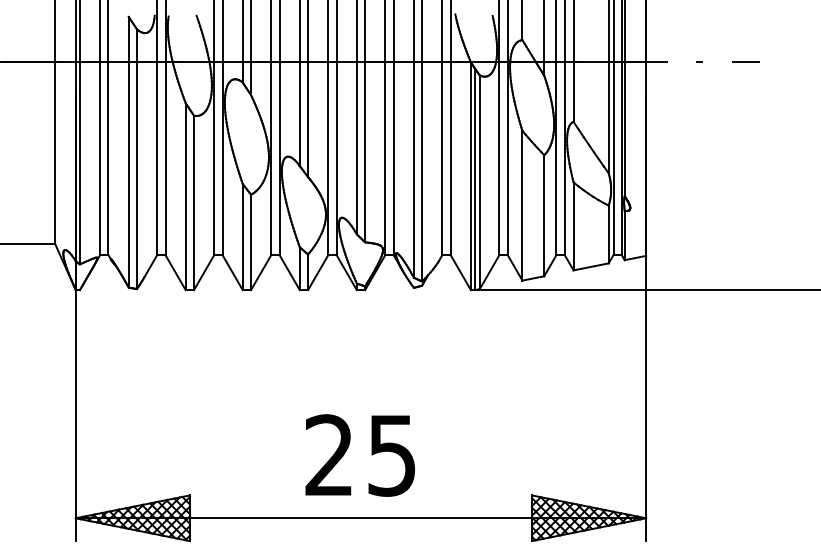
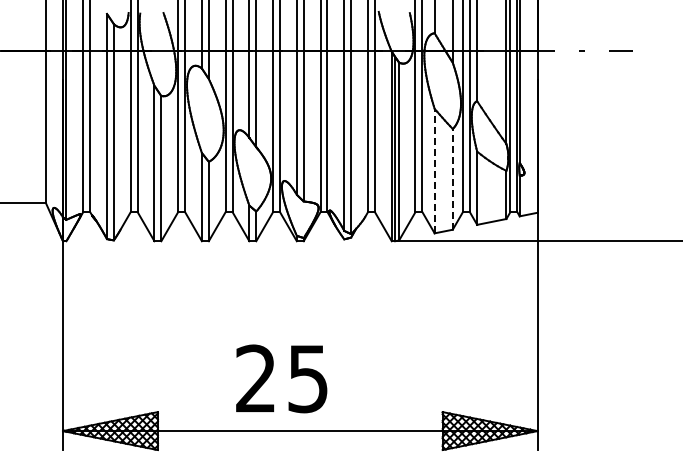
line: (522, 205) -> (434, 170), solid -> dashed
line: (543, 214) -> (452, 178), solid -> dashed
text: (360, 455) -> (281, 378), moved

